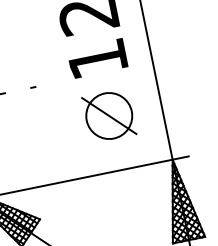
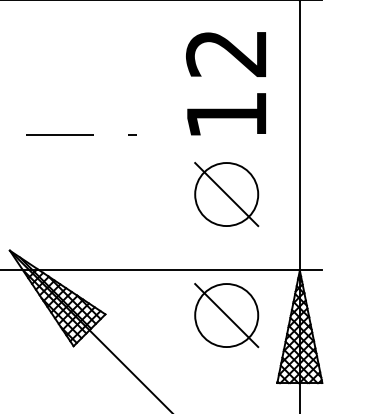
part: (126, 202) -> (226, 315), added

